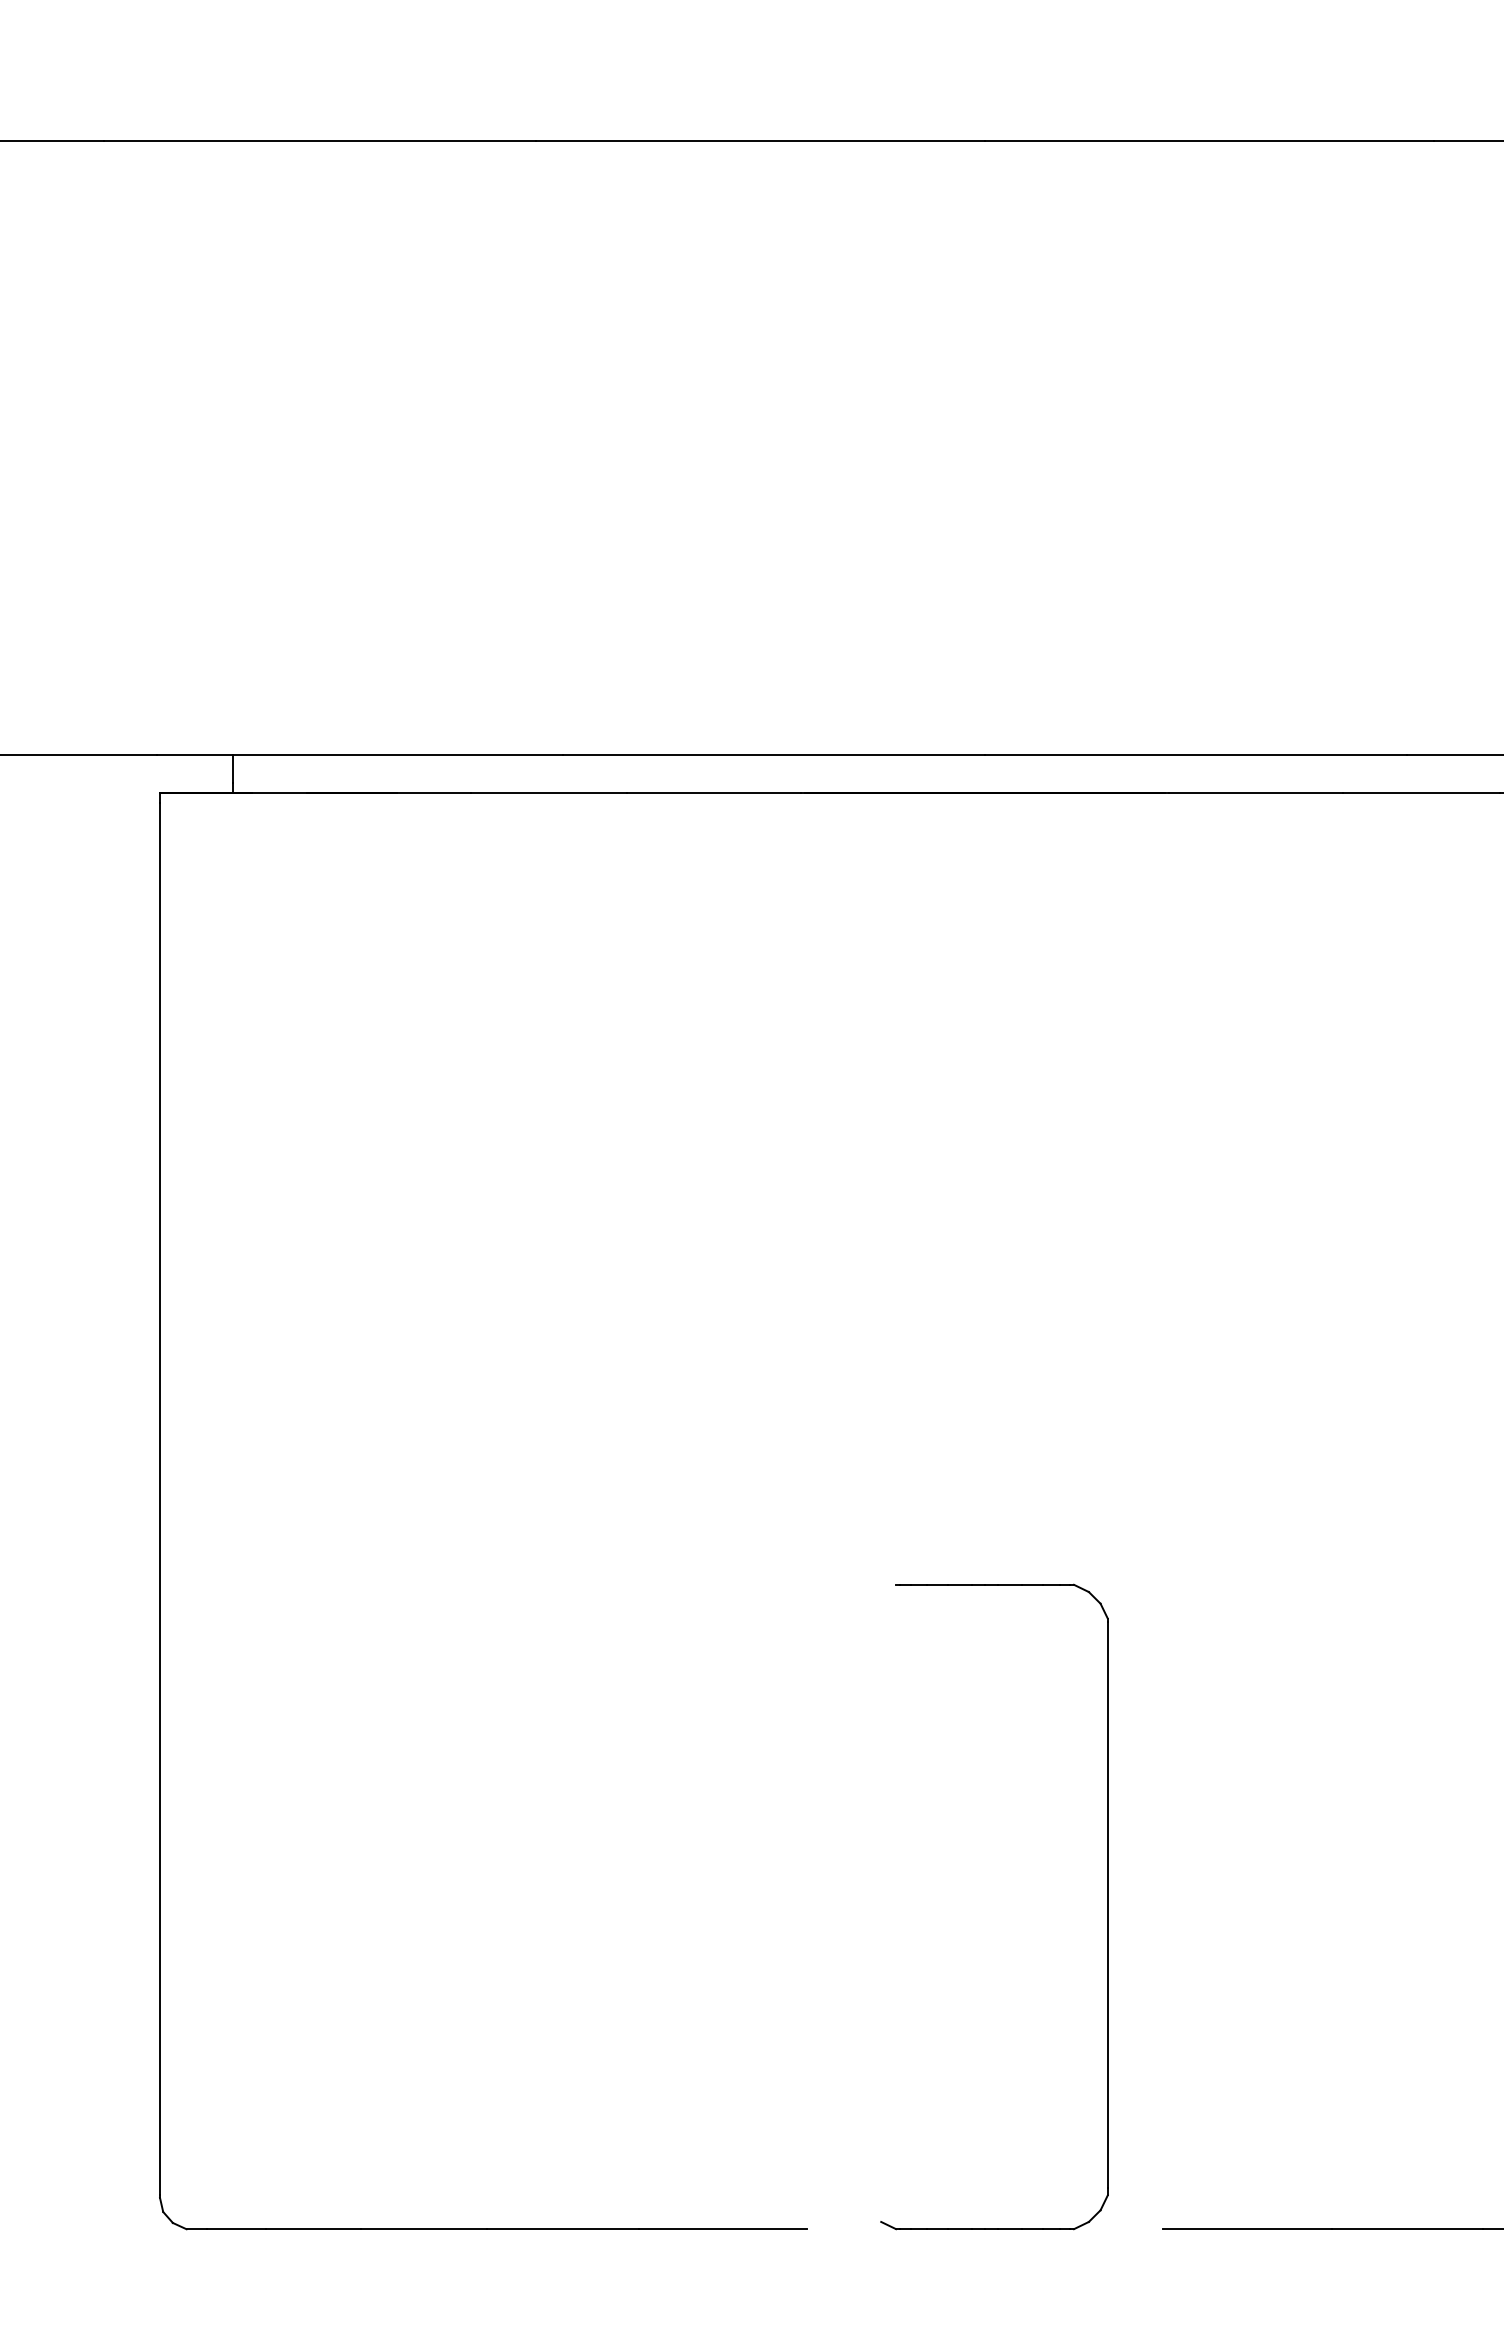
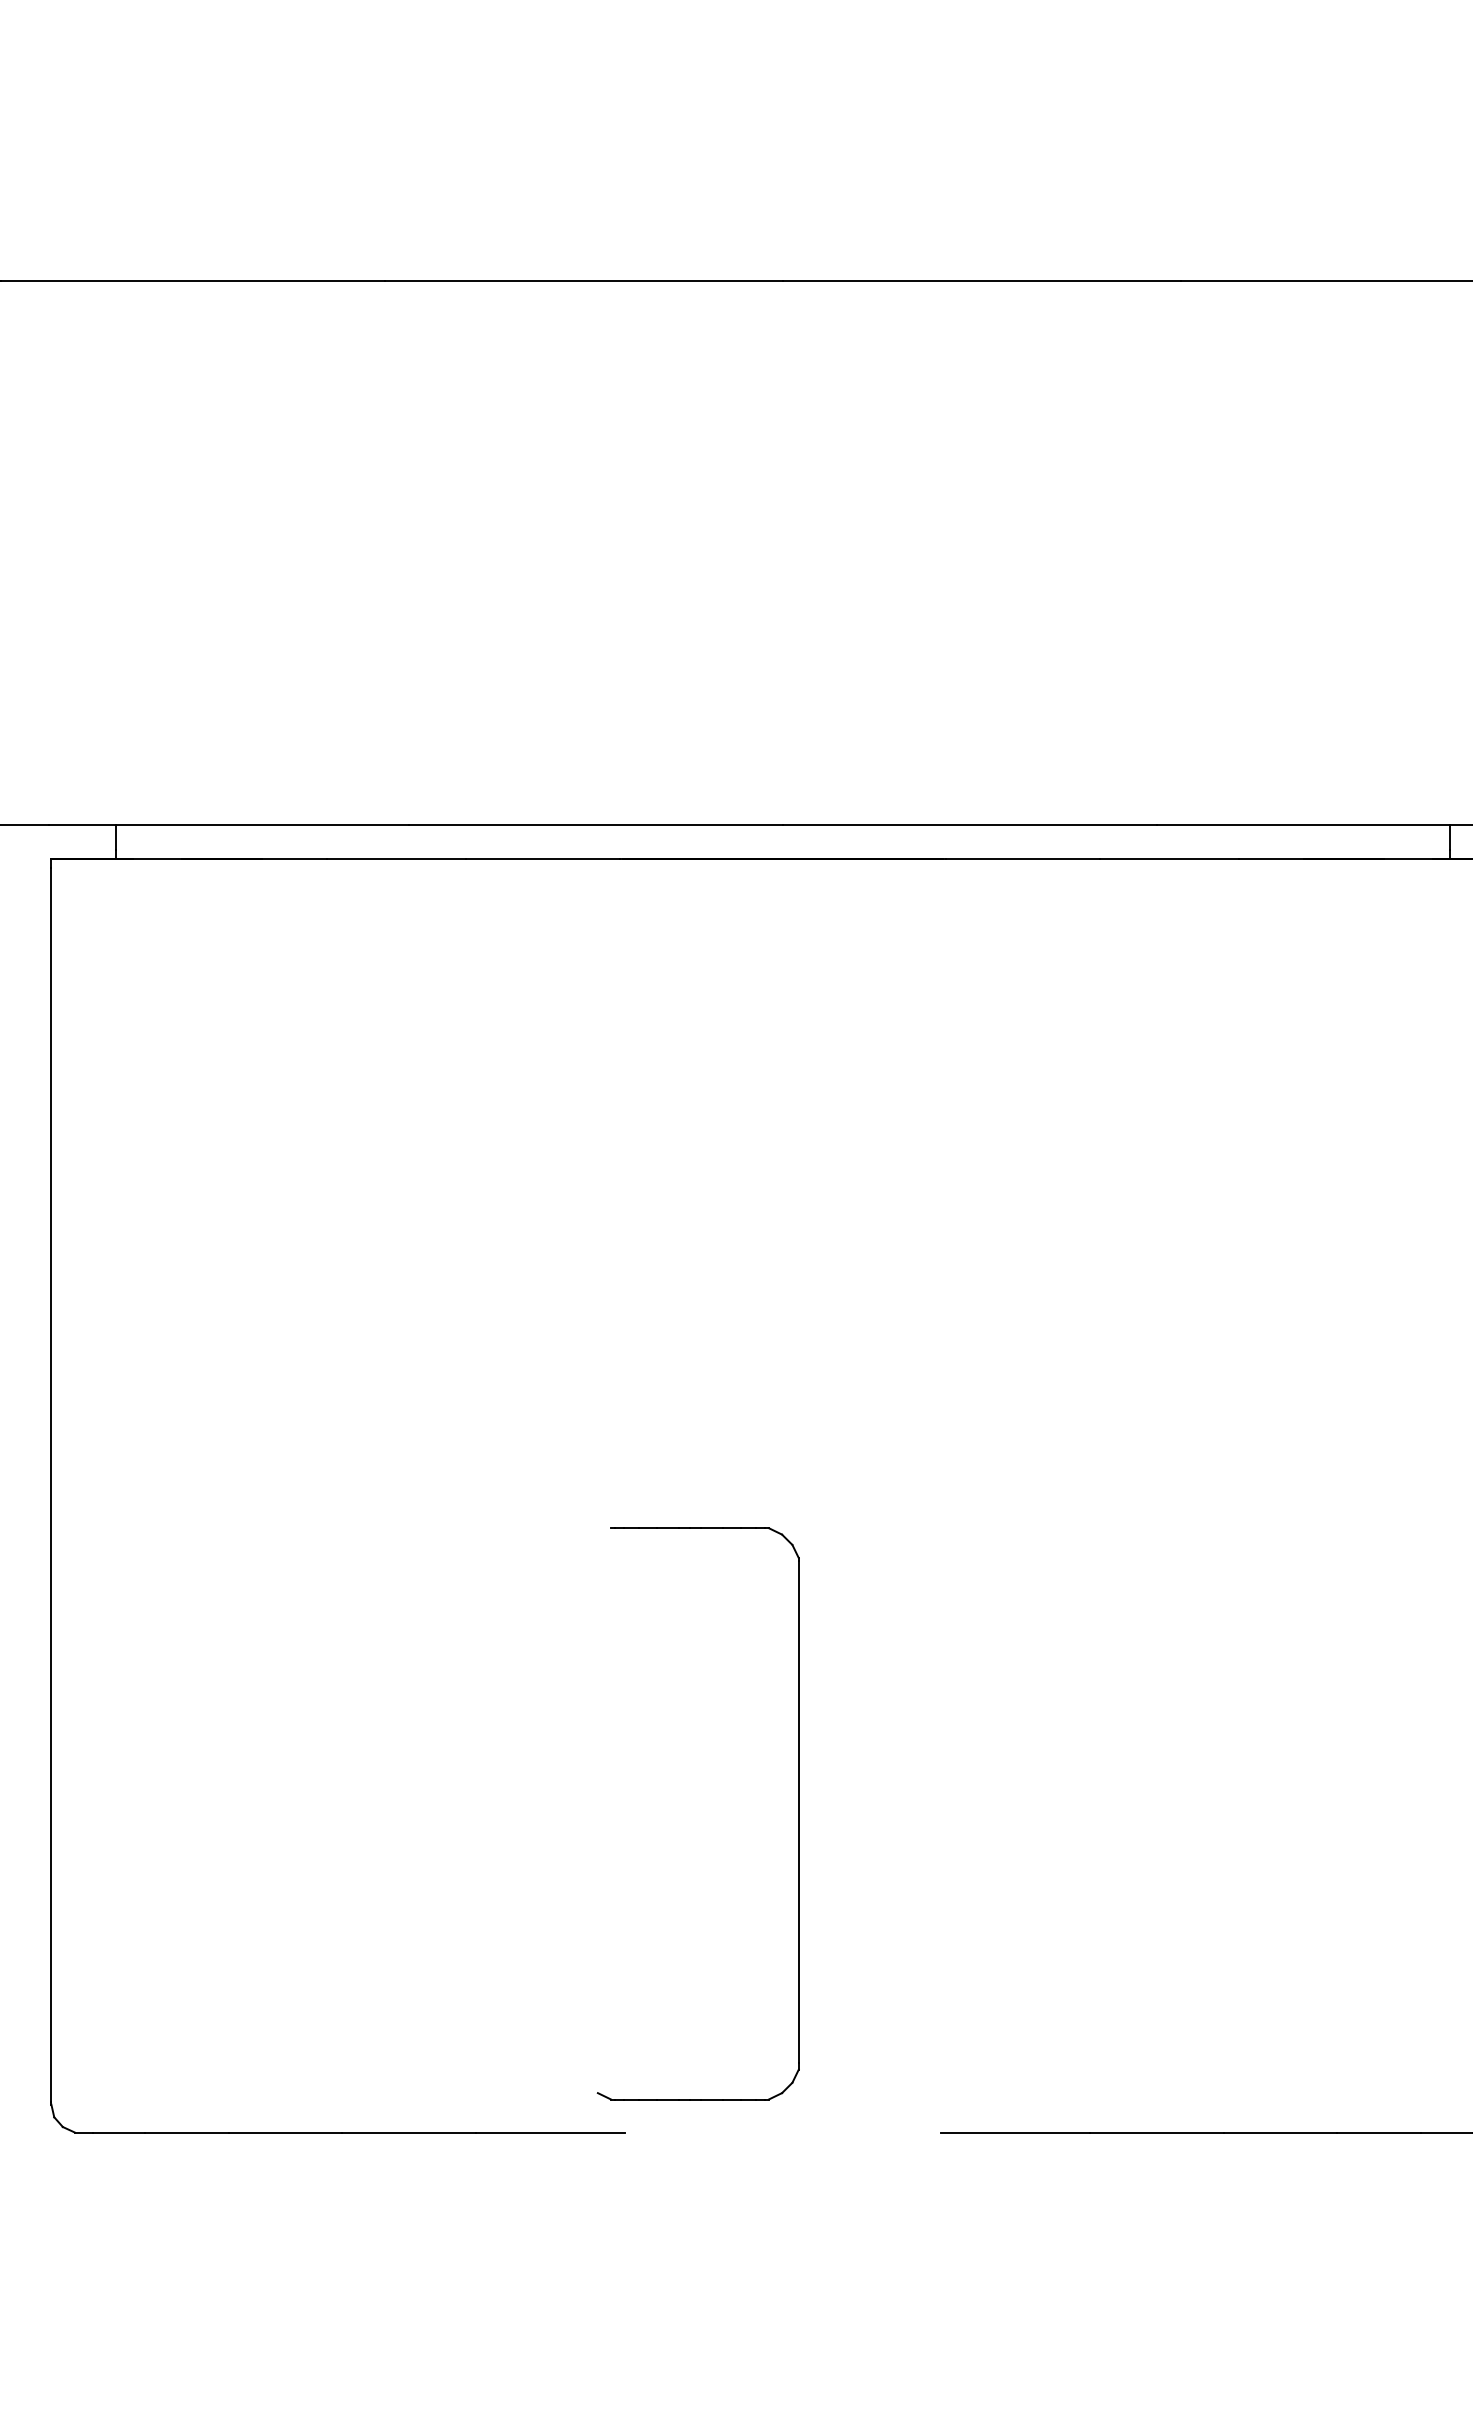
part: (1107, 1906) -> (798, 1813), moved

